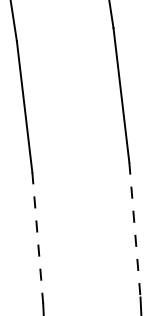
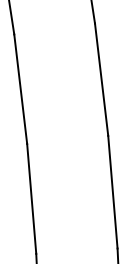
line: (134, 230) -> (112, 192), dashed -> solid
line: (37, 238) -> (31, 199), dashed -> solid

